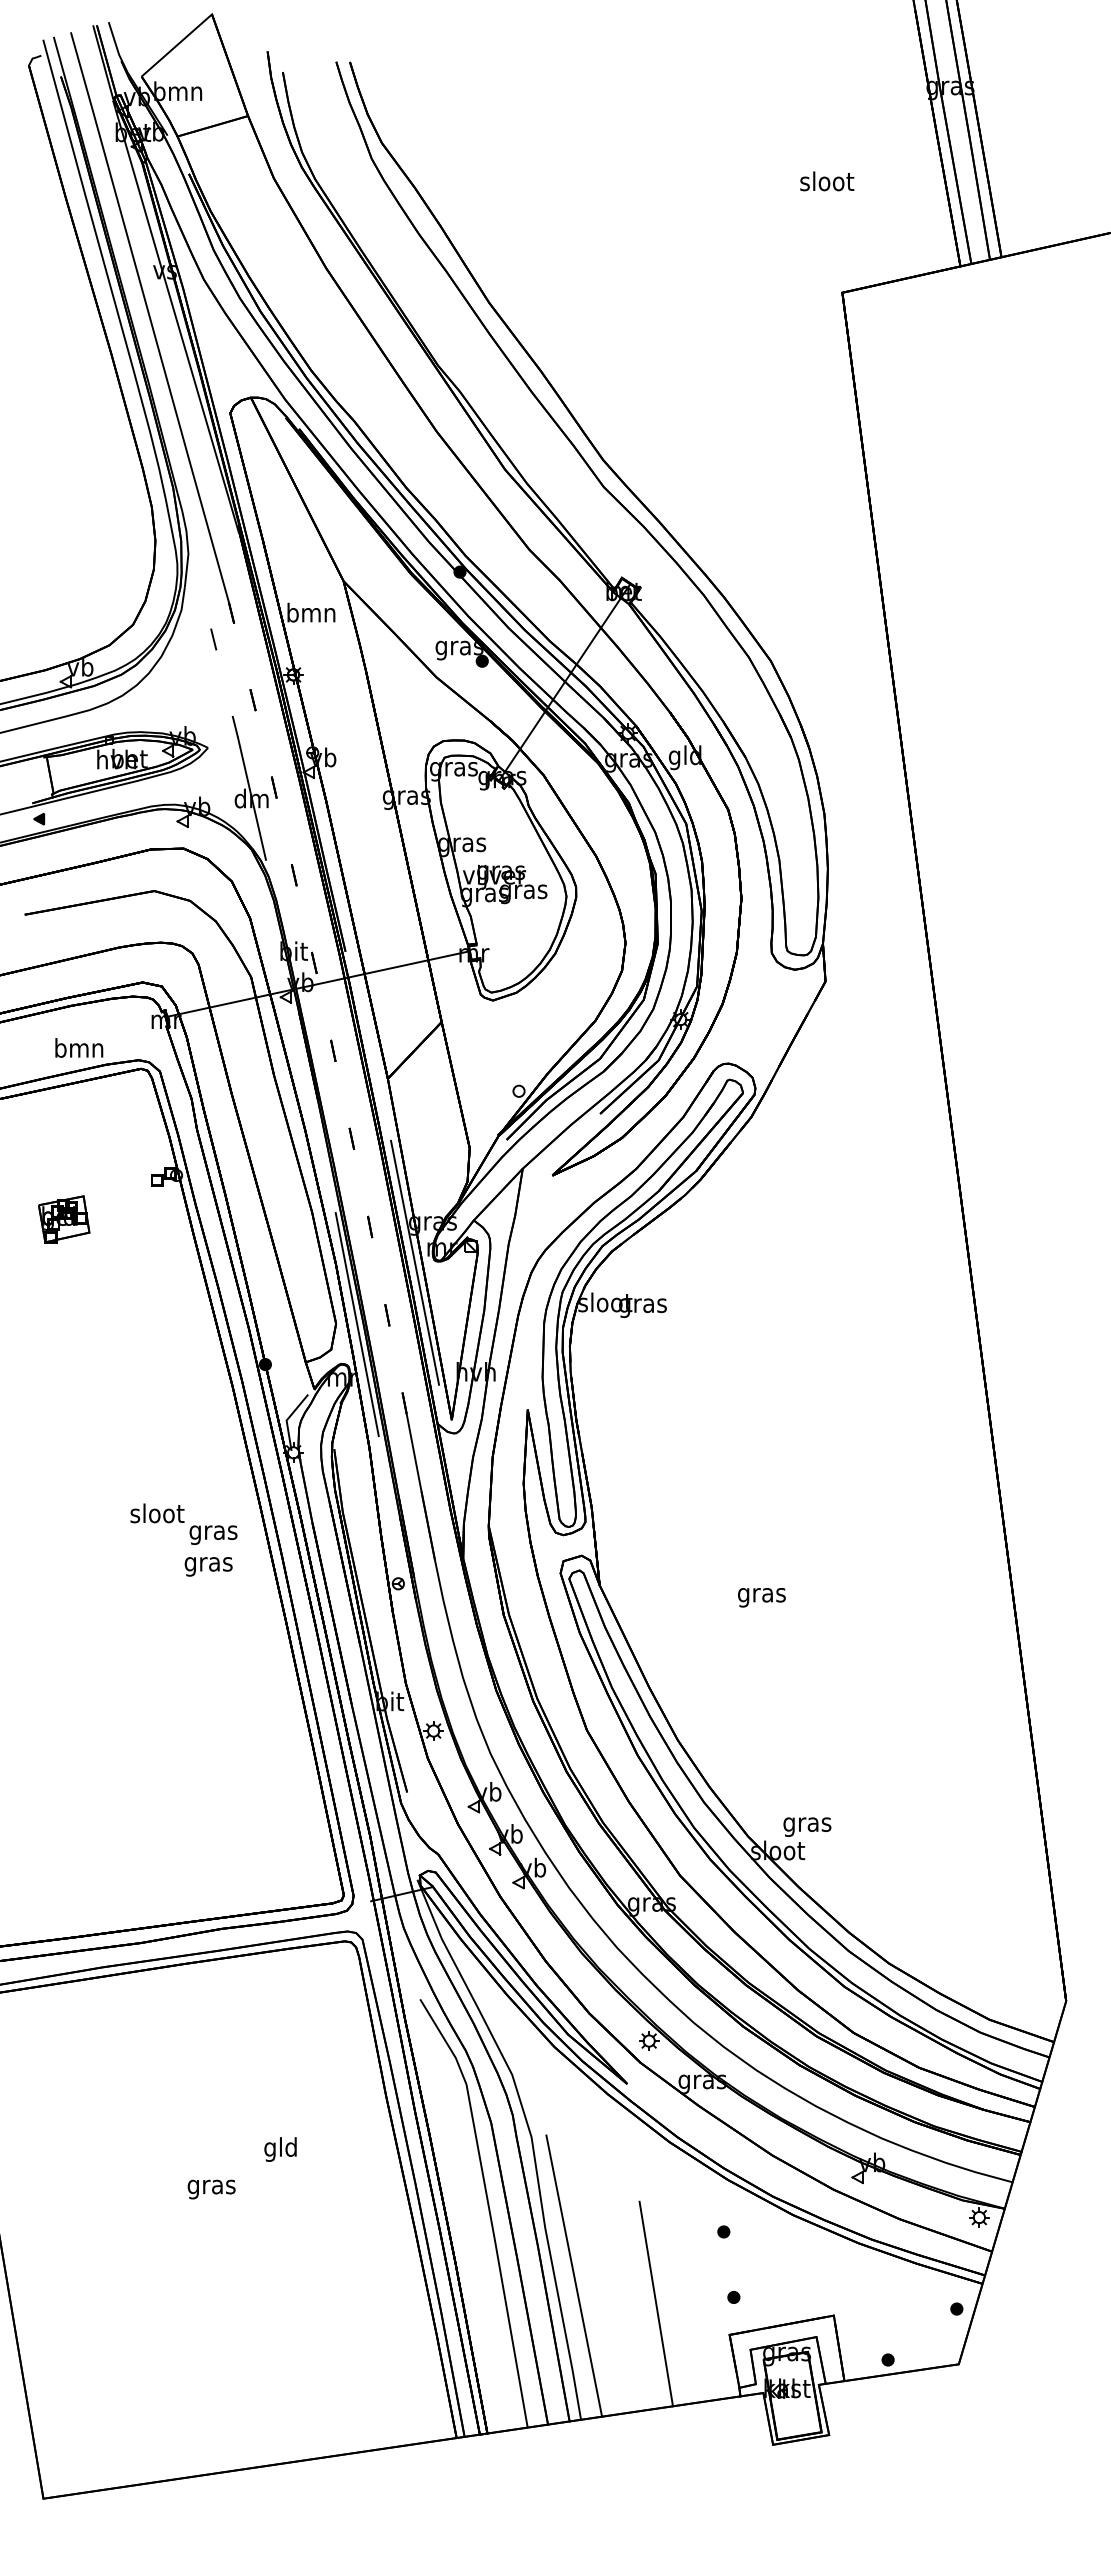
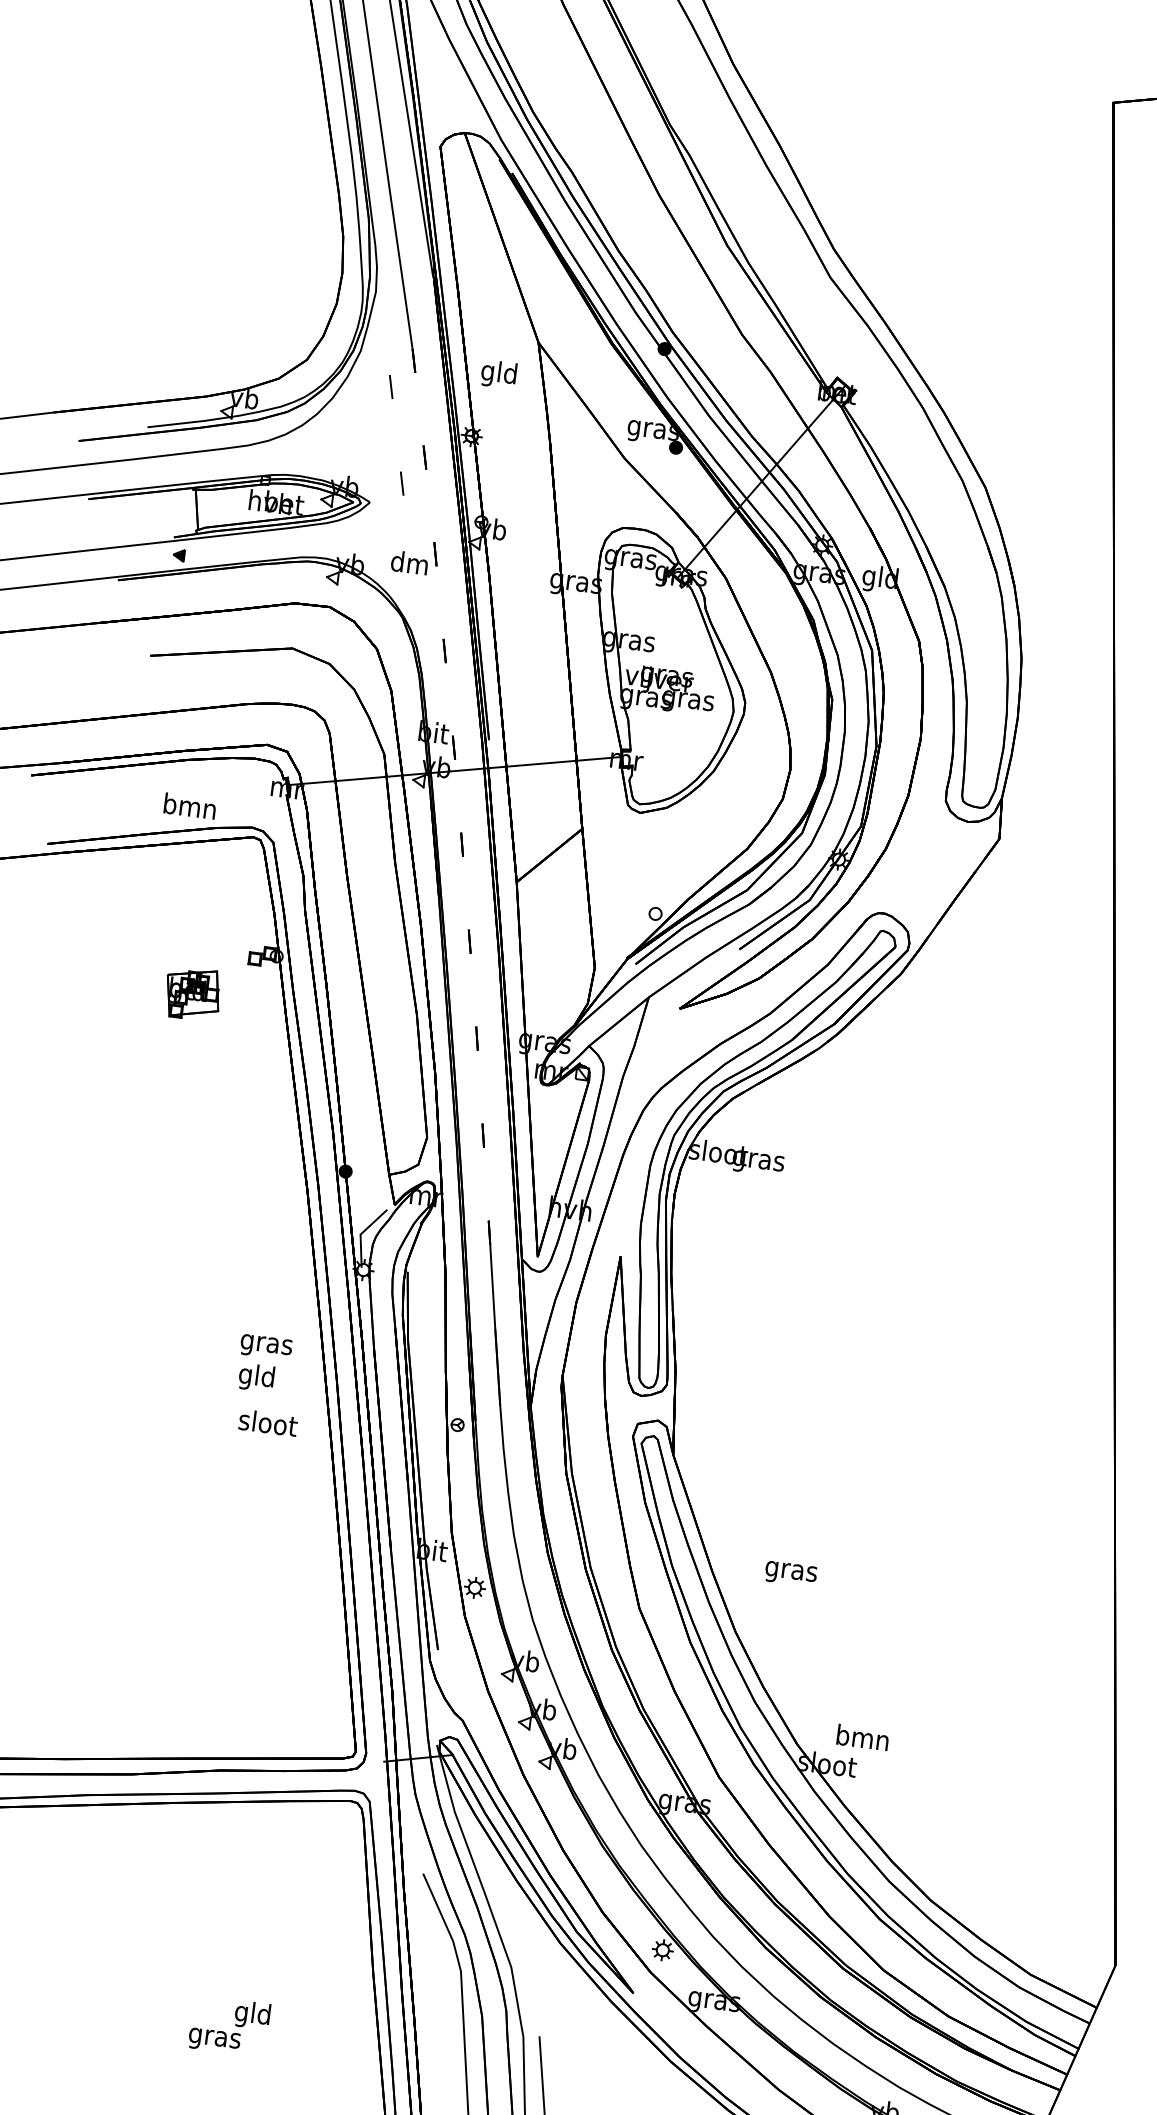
text: (311, 614) -> (499, 373), bmn -> gld
line: (251, 798) -> (409, 562), removed
part: (64, 1219) -> (193, 993), moved
line: (415, 1262) -> (520, 1083), removed
line: (356, 1324) -> (448, 1141), removed
text: (157, 1513) -> (268, 1423), moved
text: (208, 1564) -> (256, 1377), gras -> gld
text: (761, 1597) -> (790, 1573), moved
text: (807, 1824) -> (862, 1740), gras -> bmn
text: (211, 2189) -> (214, 2040), moved

